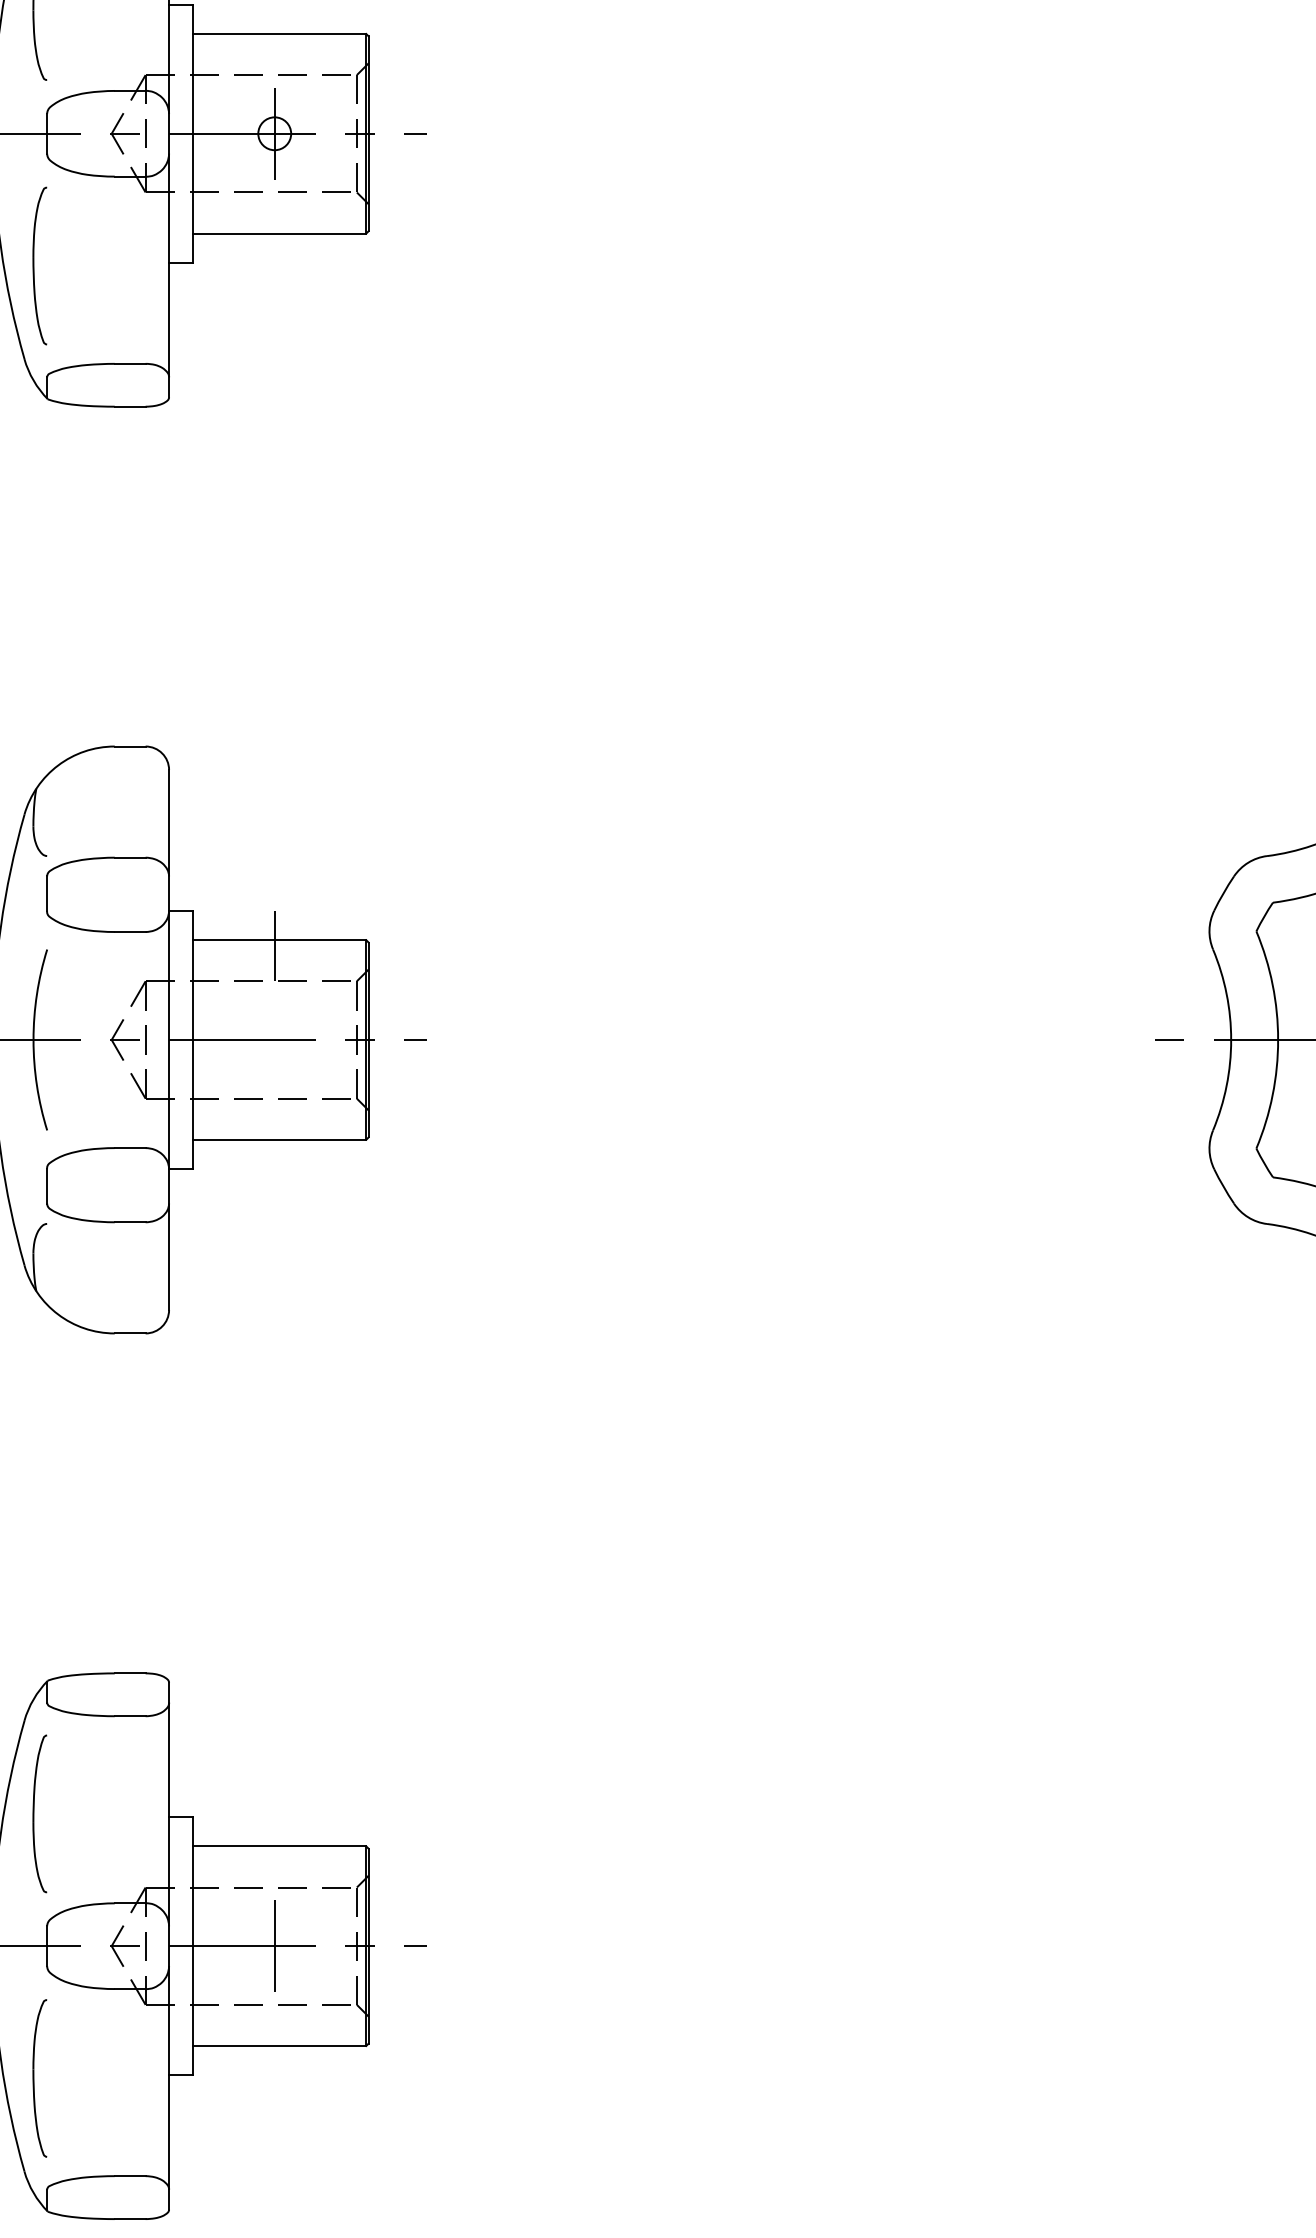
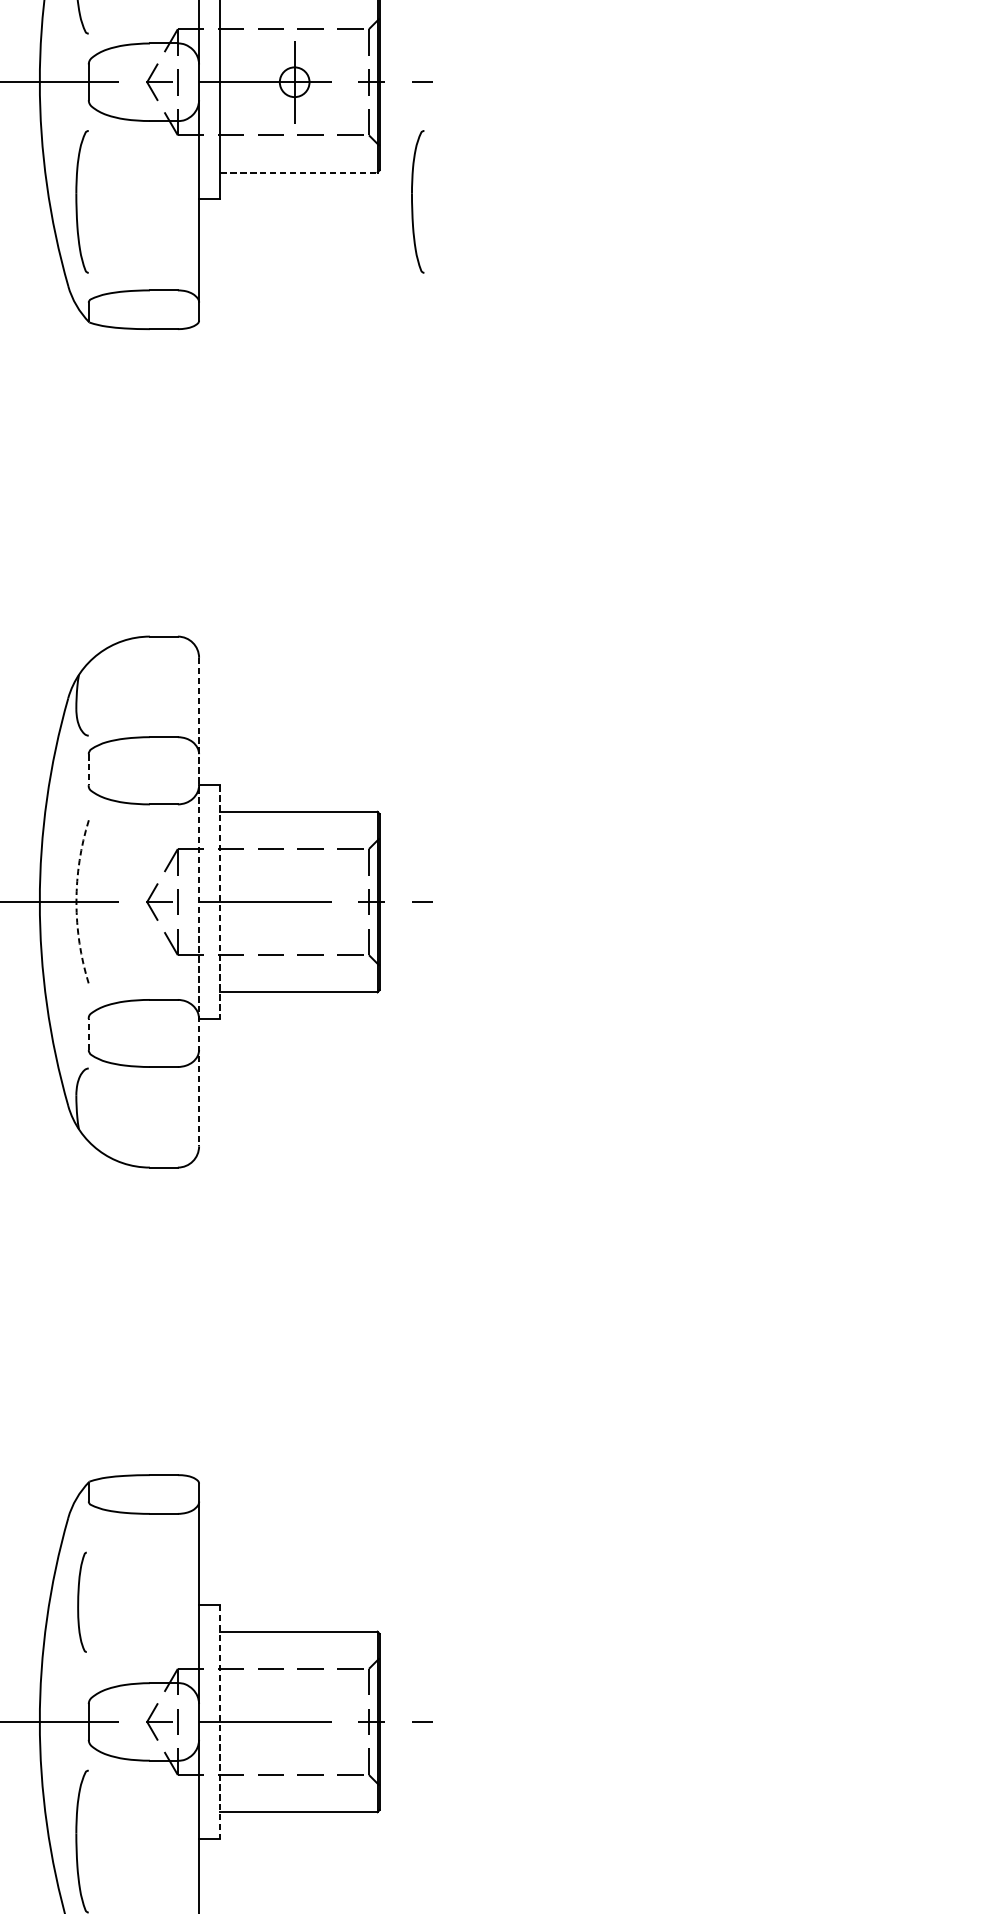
line: (279, 233) -> (298, 172), solid -> dashed
part: (410, 265) -> (417, 201), added
line: (47, 894) -> (89, 770), solid -> dashed
line: (274, 945) -> (294, 816), removed
arc: (33, 1039) -> (76, 901), solid -> dashed
line: (169, 1039) -> (199, 901), solid -> dashed
line: (192, 1040) -> (220, 902), solid -> dashed
line: (47, 1185) -> (89, 1033), solid -> dashed
part: (39, 1813) -> (81, 1601), size x0.7
line: (274, 1945) -> (294, 1721), removed
line: (192, 1946) -> (220, 1722), solid -> dashed

